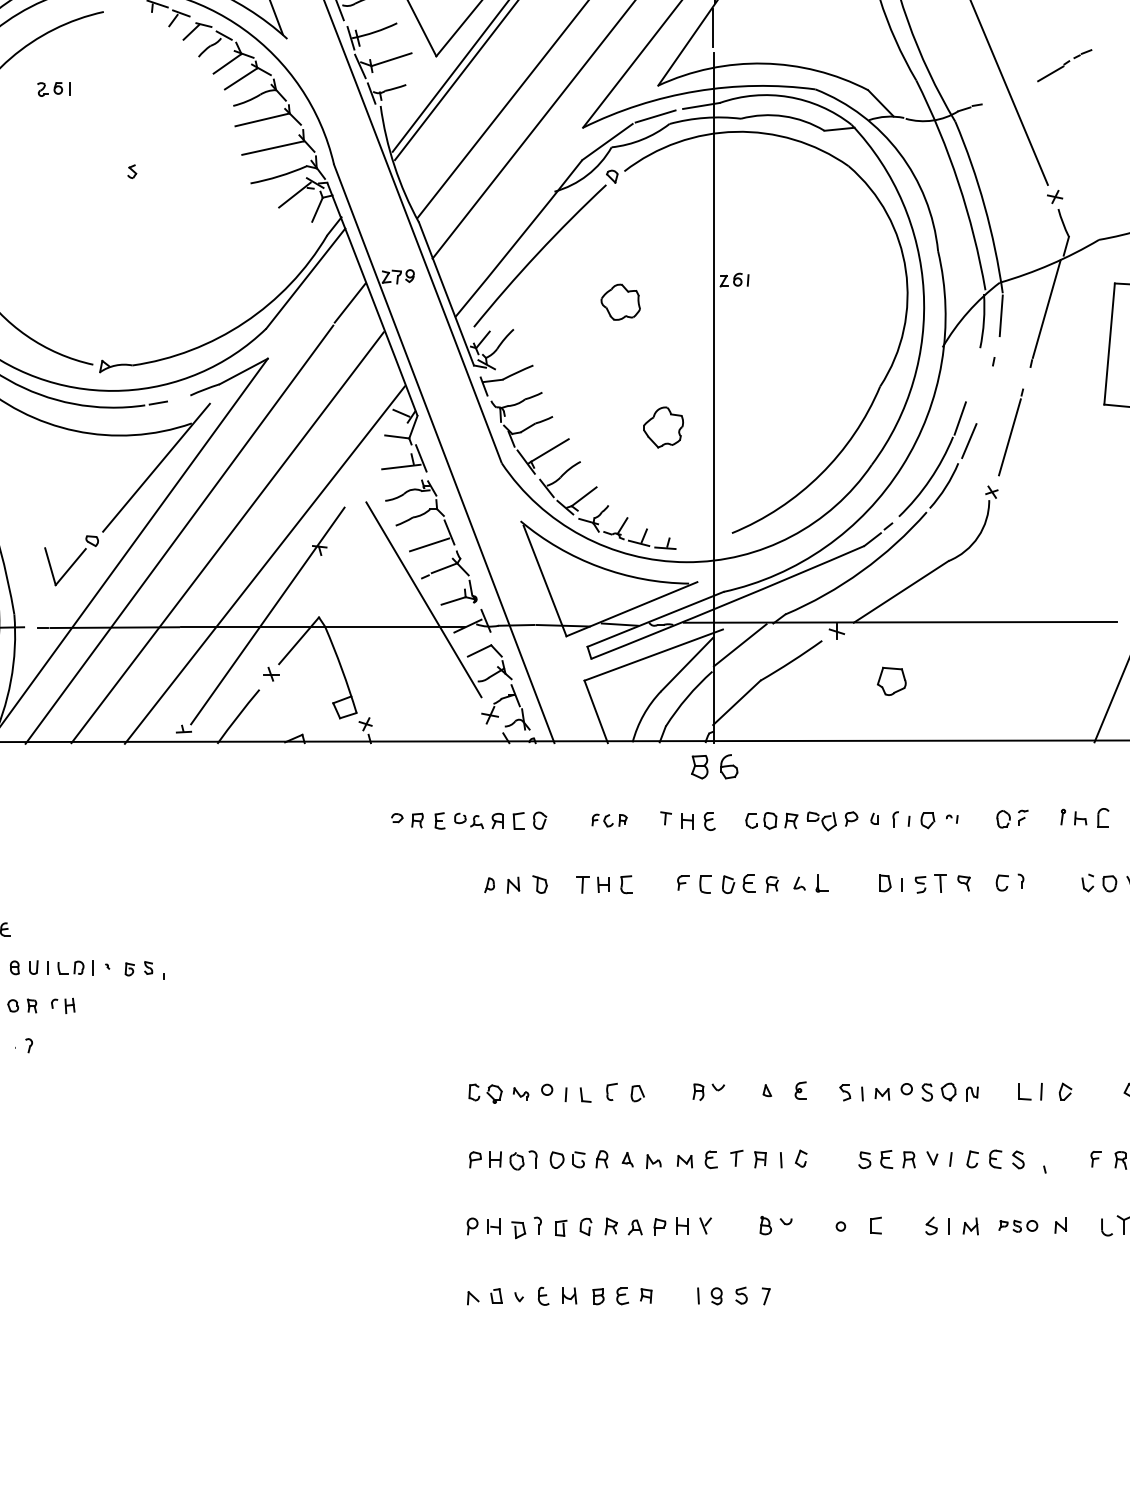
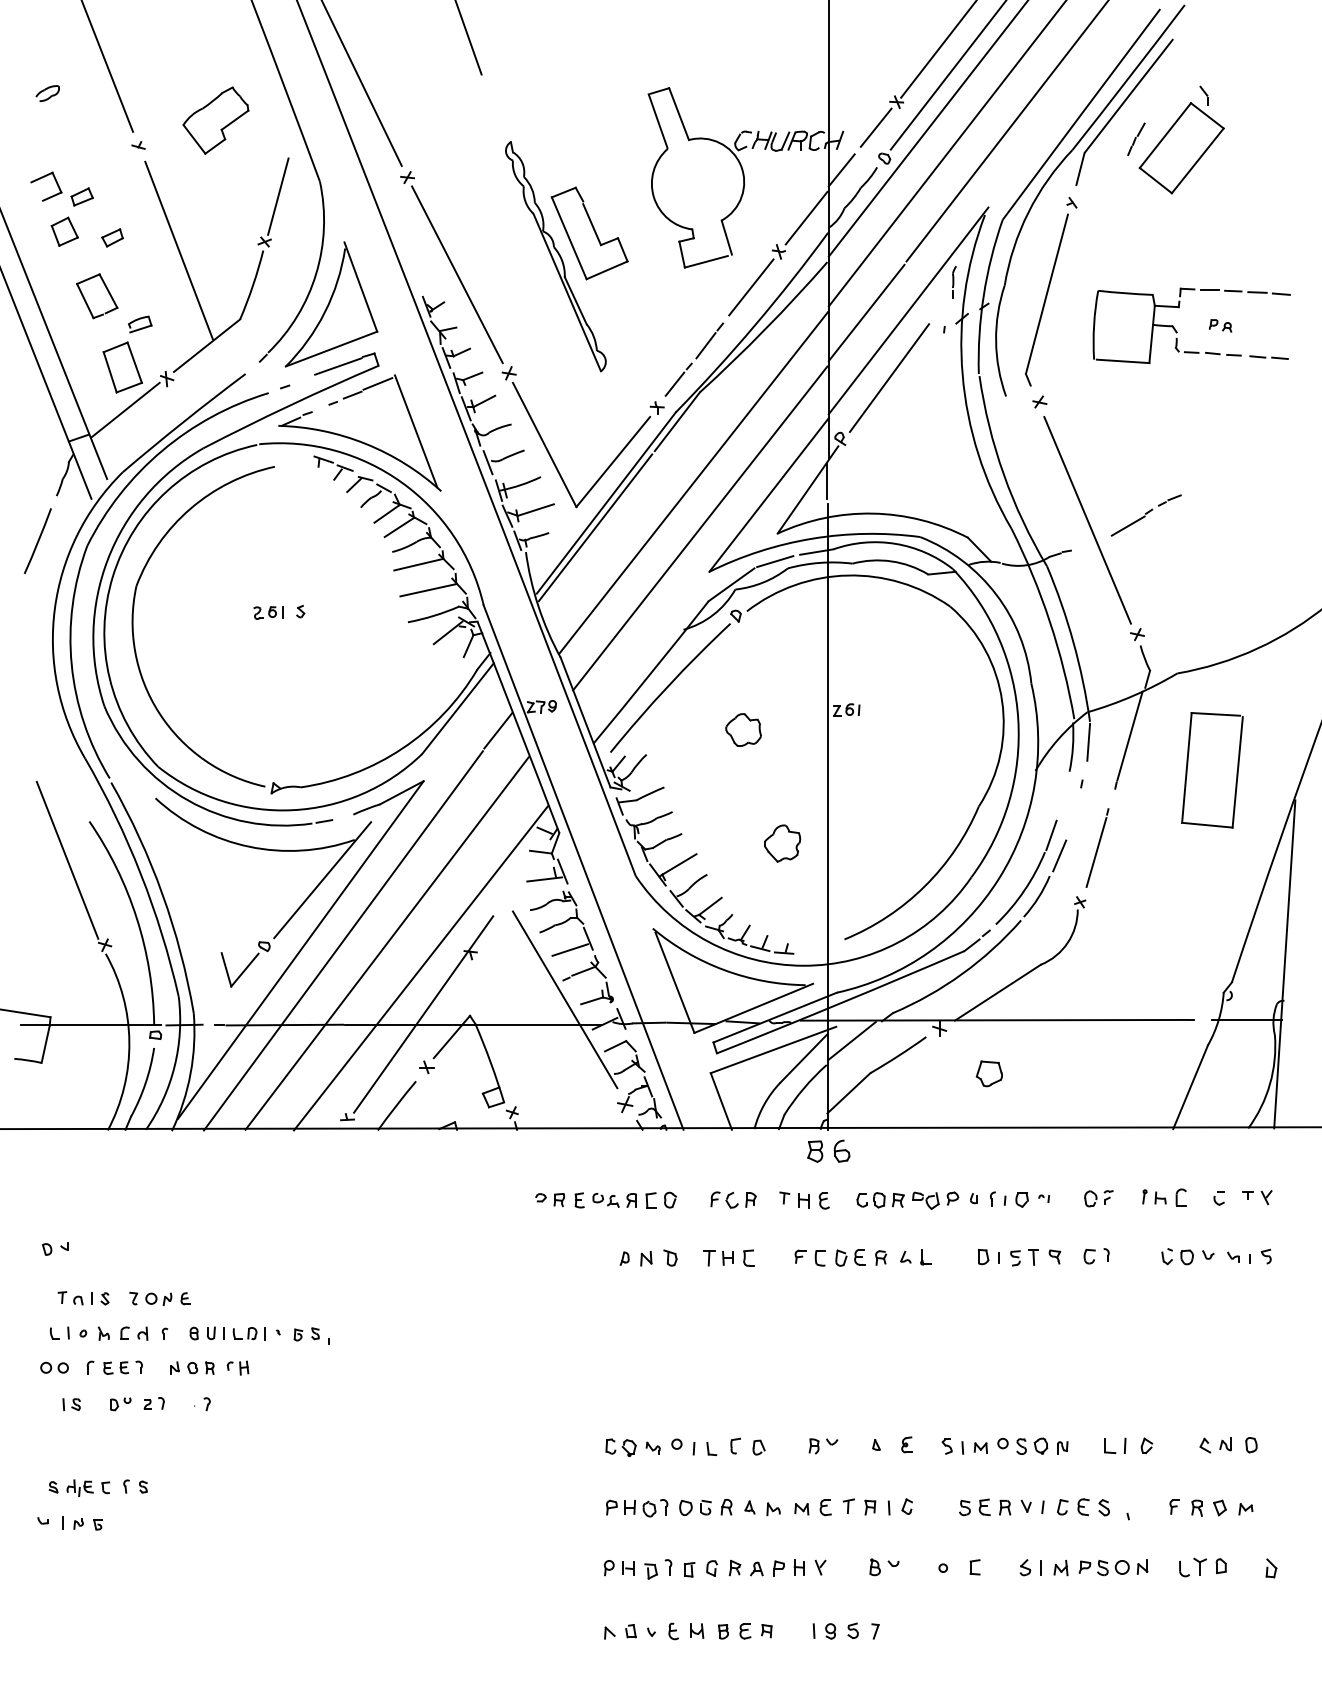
part: (1063, 65) -> (1145, 515), size x1.43
part: (53, 88) -> (268, 612), moved
part: (609, 819) -> (733, 1199), size x1.43
part: (1017, 1225) -> (1103, 1567), size x1.43

